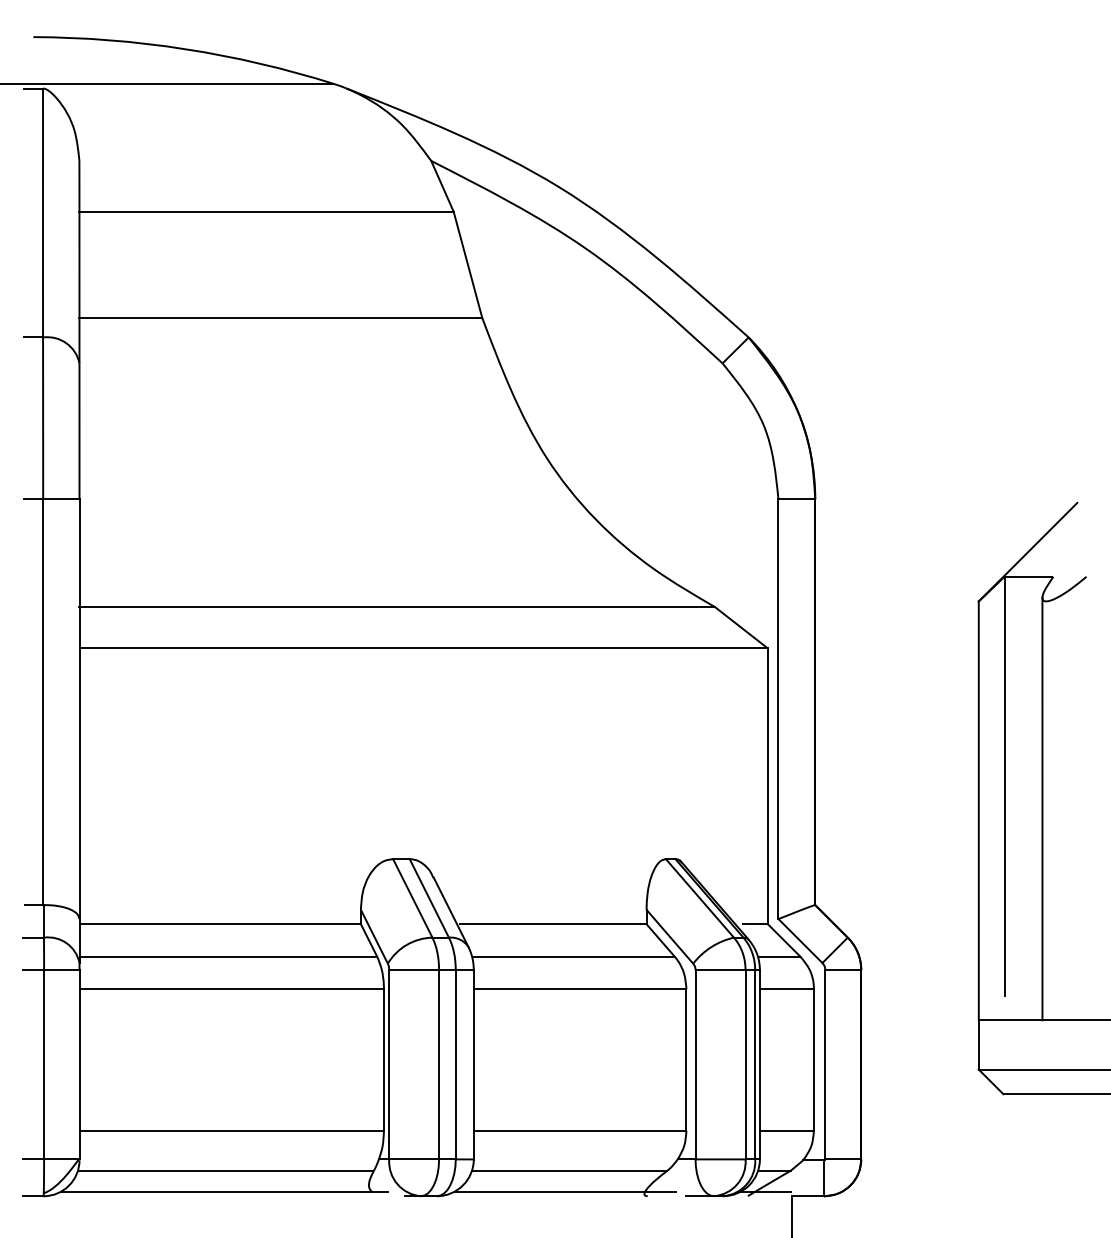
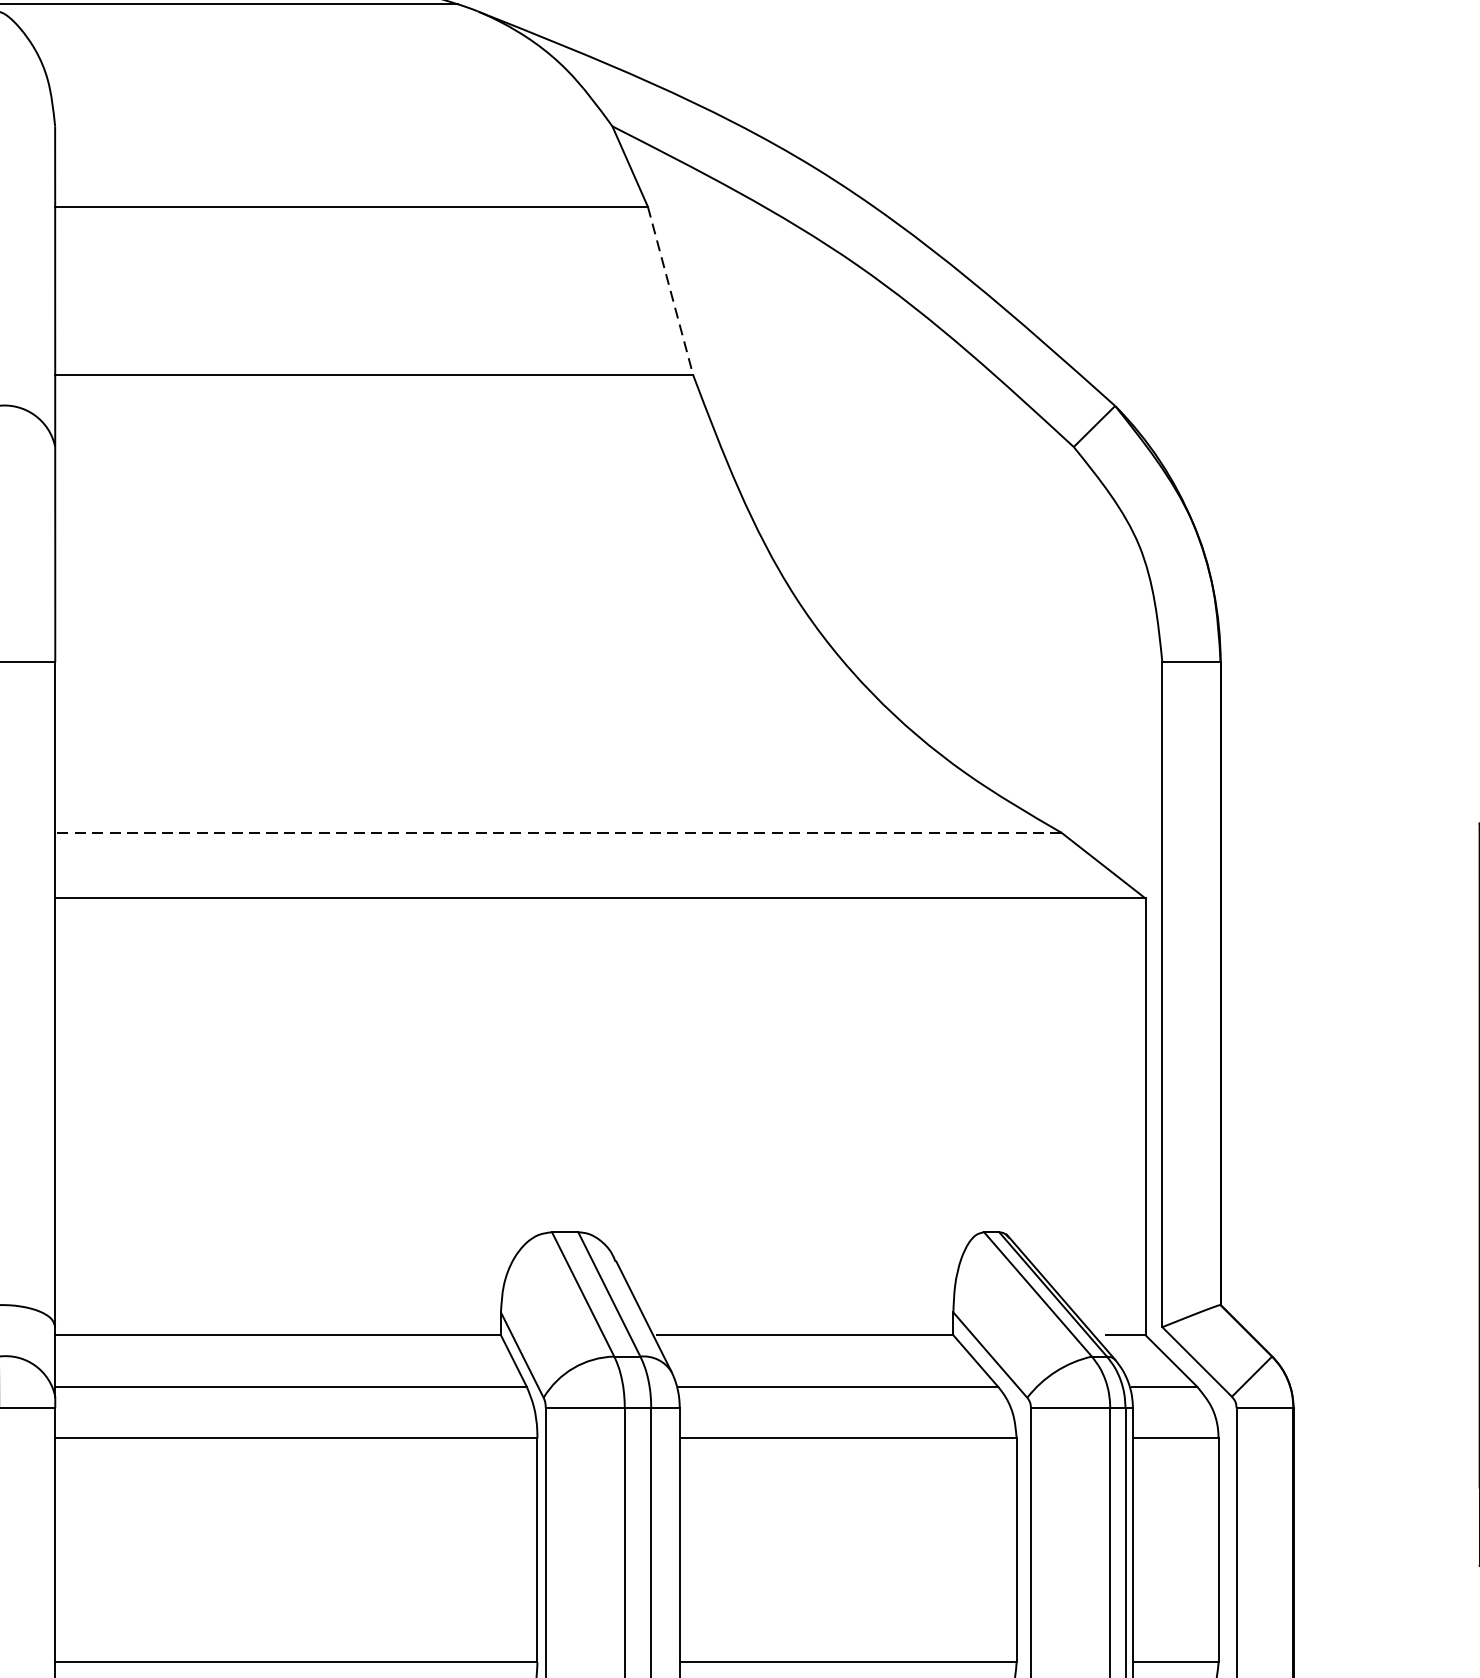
line: (468, 265) -> (671, 291), solid -> dashed
line: (397, 606) -> (558, 832), solid -> dashed

